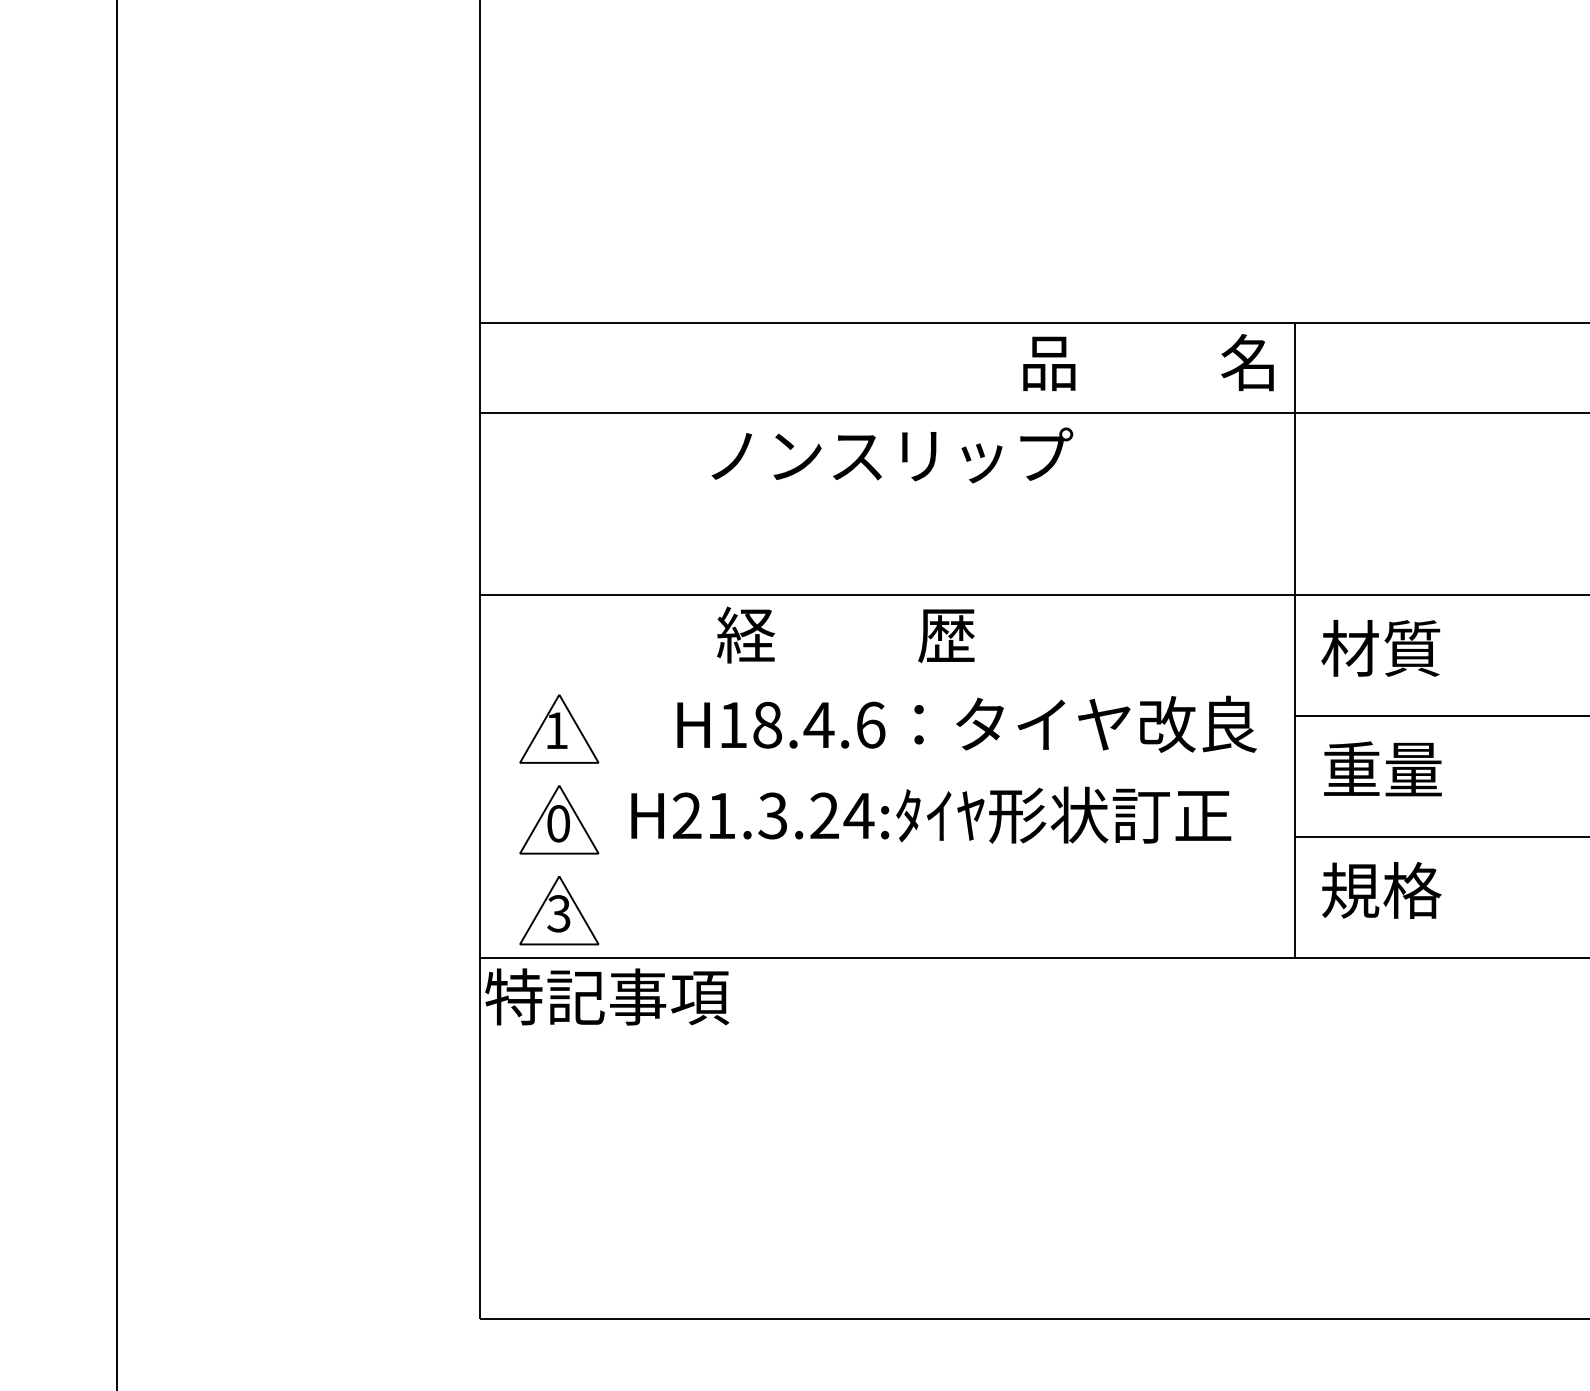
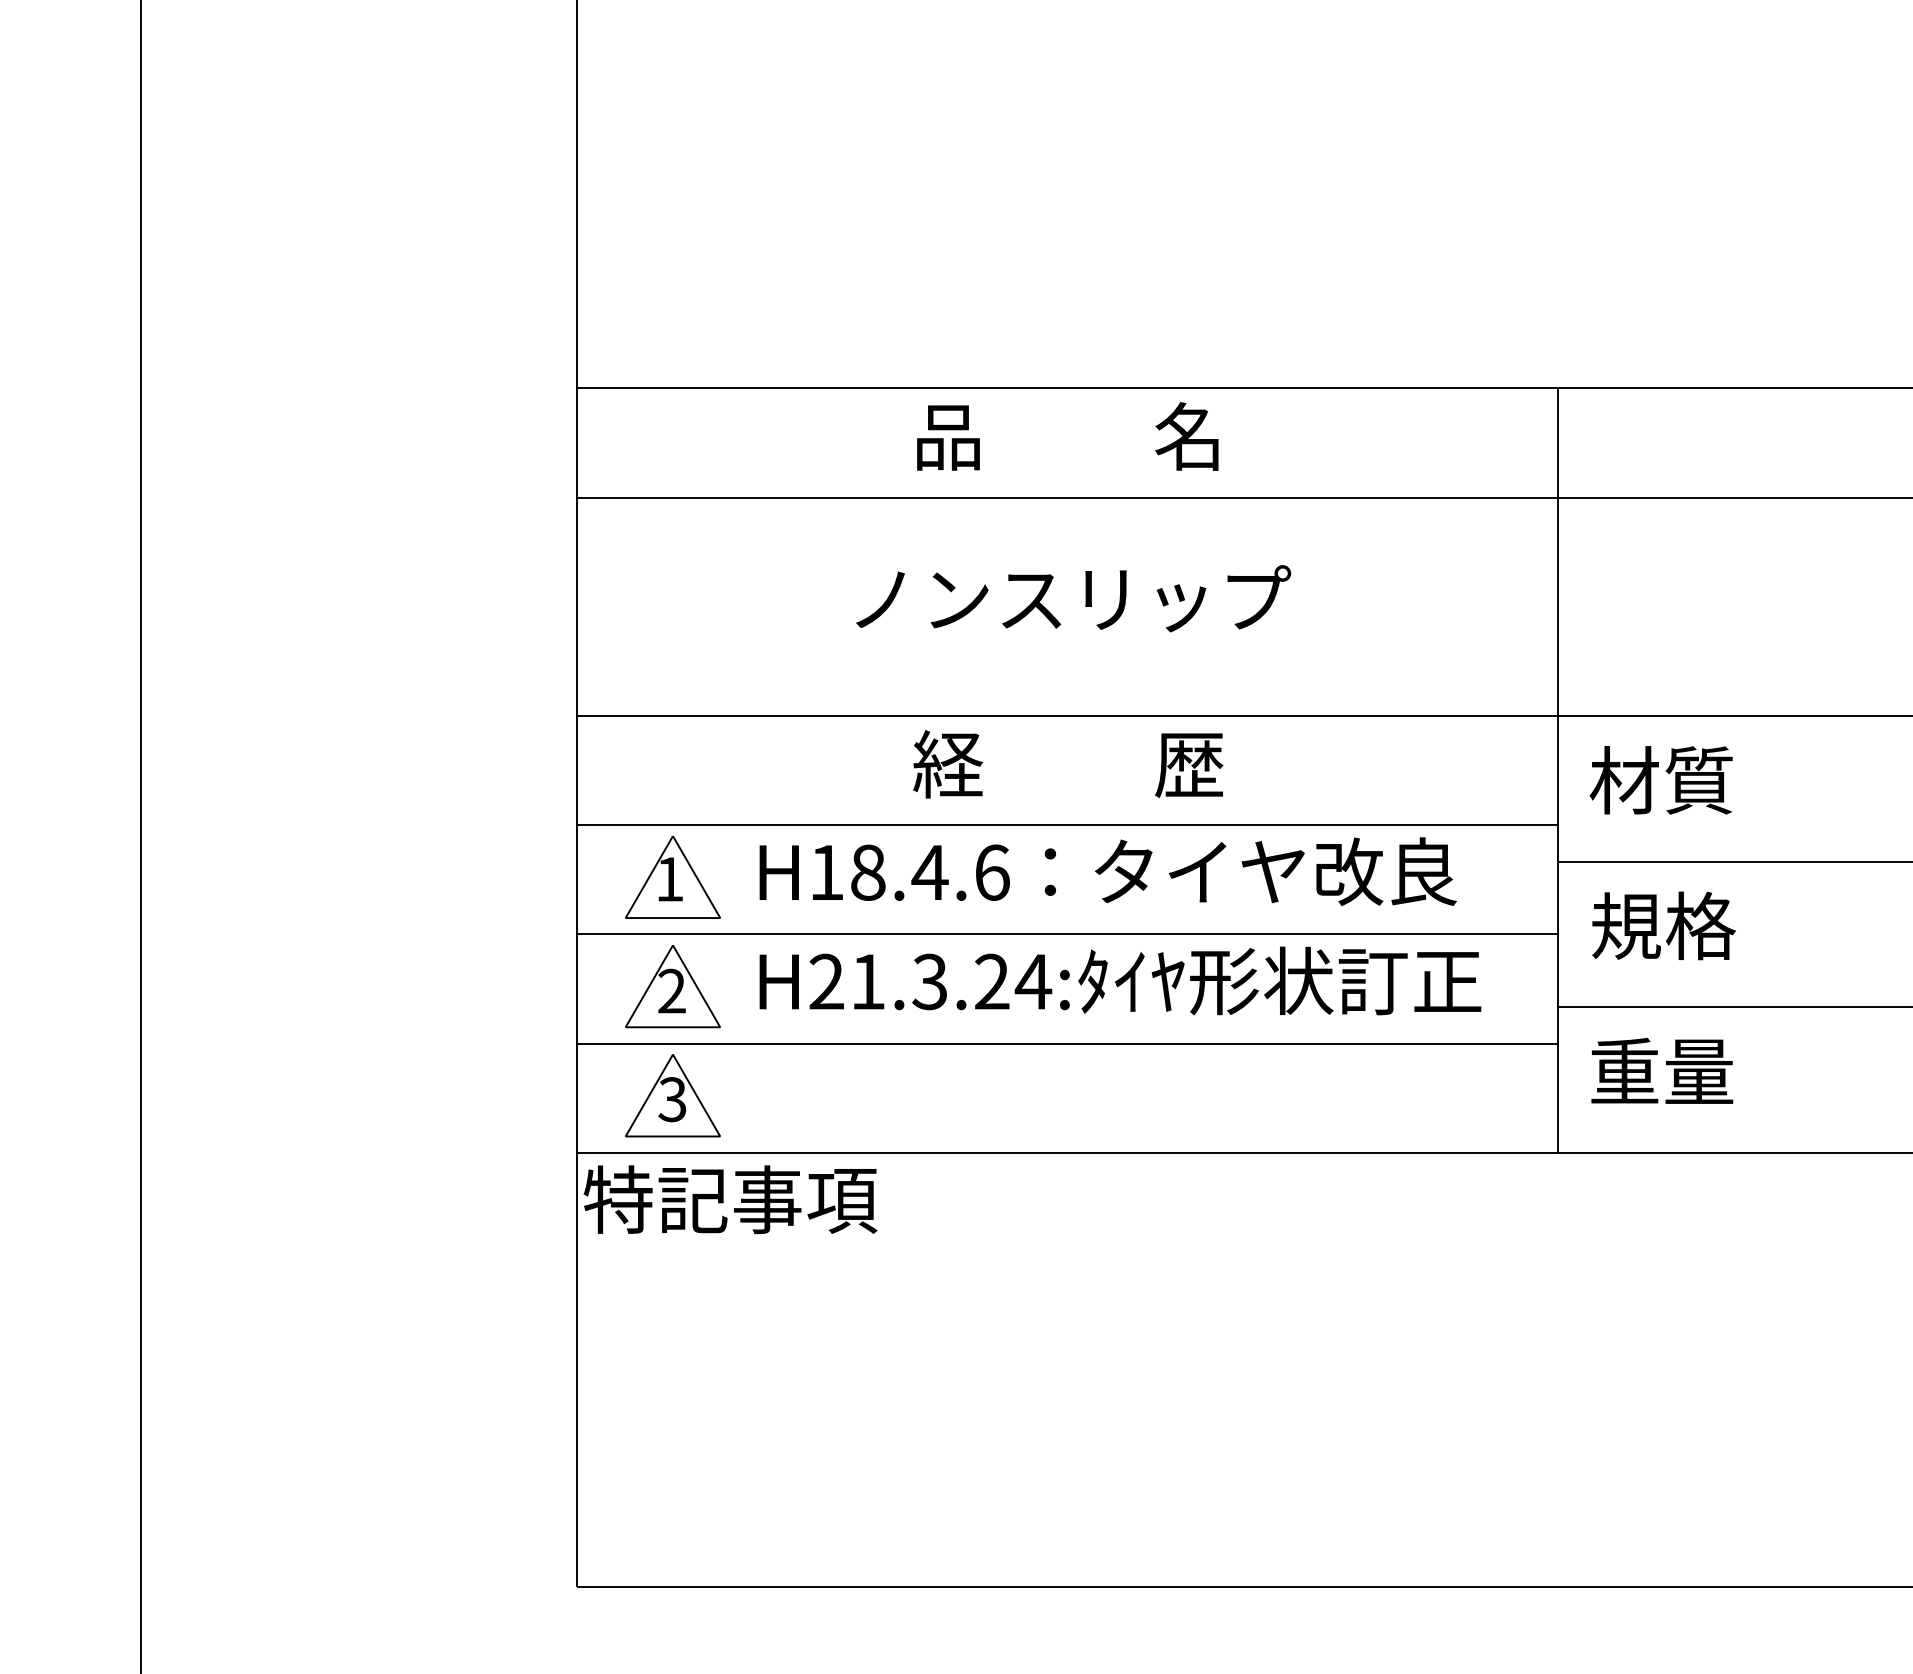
text: (1148, 362) -> (1067, 436), moved
text: (892, 455) -> (1073, 598), moved
text: (845, 634) -> (1067, 763), moved
line: (886, 685) -> (1066, 824), added
text: (966, 723) -> (1107, 870), moved
text: (1382, 768) -> (1663, 924), 重量 -> 規格
line: (886, 776) -> (1066, 934), added
text: (558, 823) -> (671, 990), 0 -> 2
line: (886, 867) -> (1066, 1043), added
text: (1381, 890) -> (1662, 1071), 規格 -> 重量

